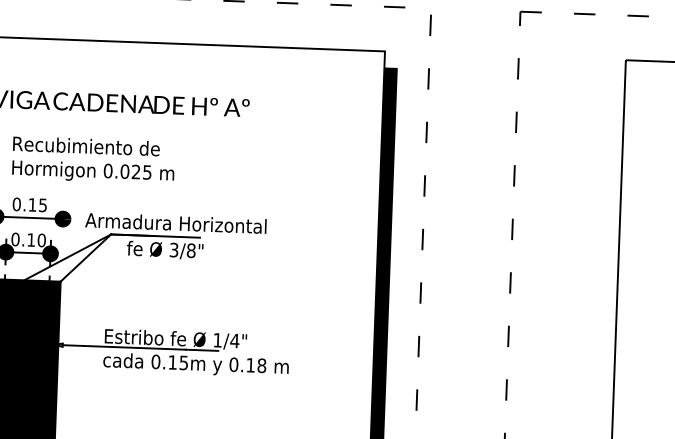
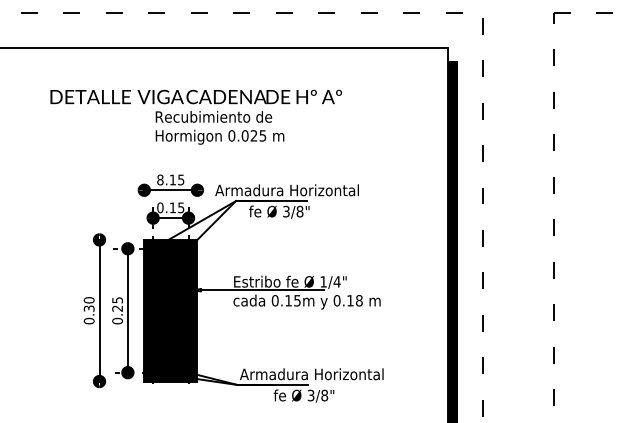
text: (93, 159) -> (219, 127), moved
text: (16, 203) -> (160, 179), 0.15 -> 8.15
text: (42, 240) -> (181, 207), 0.10 -> 0.15

